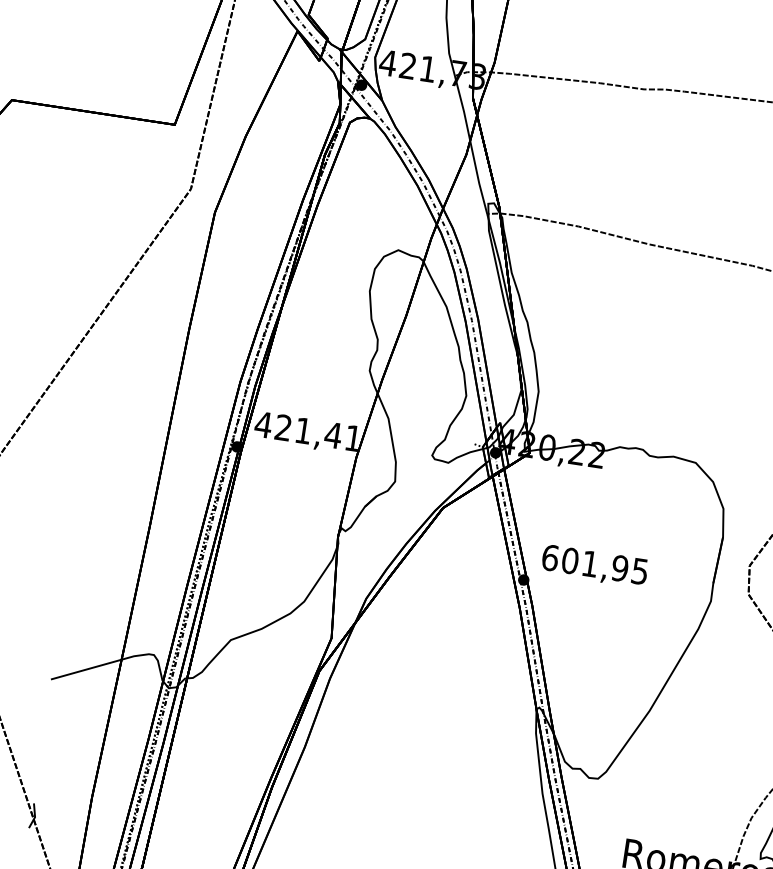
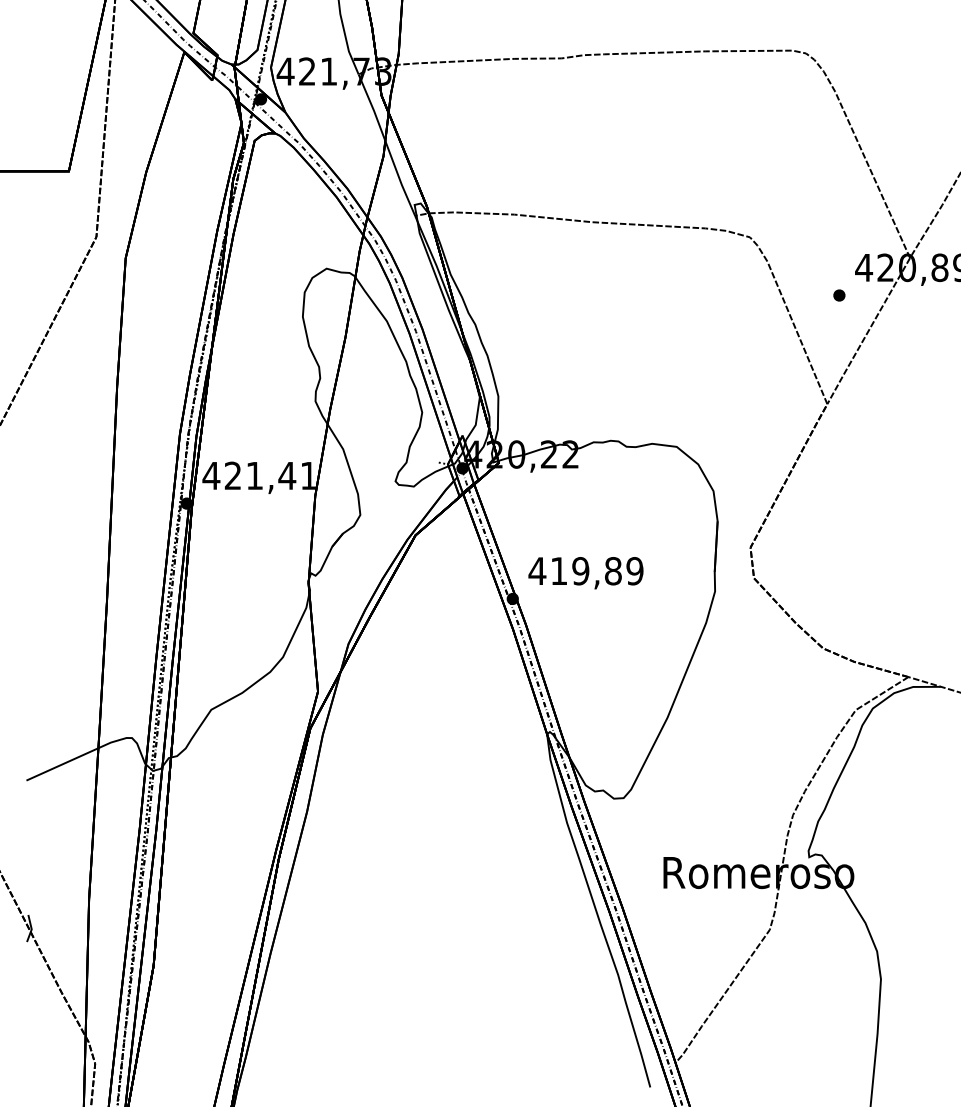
text: (594, 564) -> (585, 571), 601,95 -> 419,89

